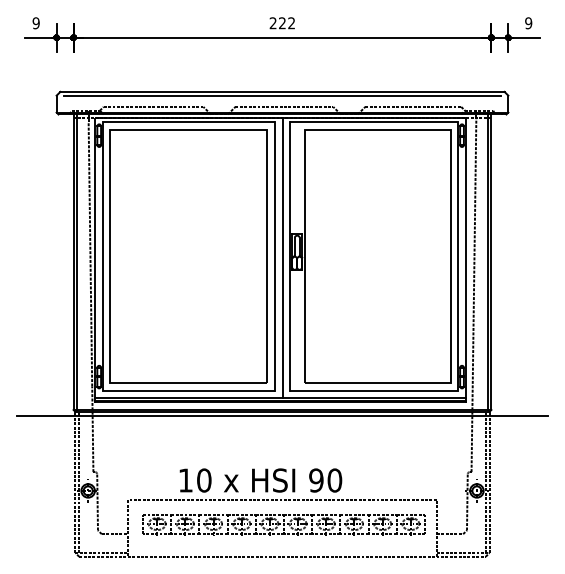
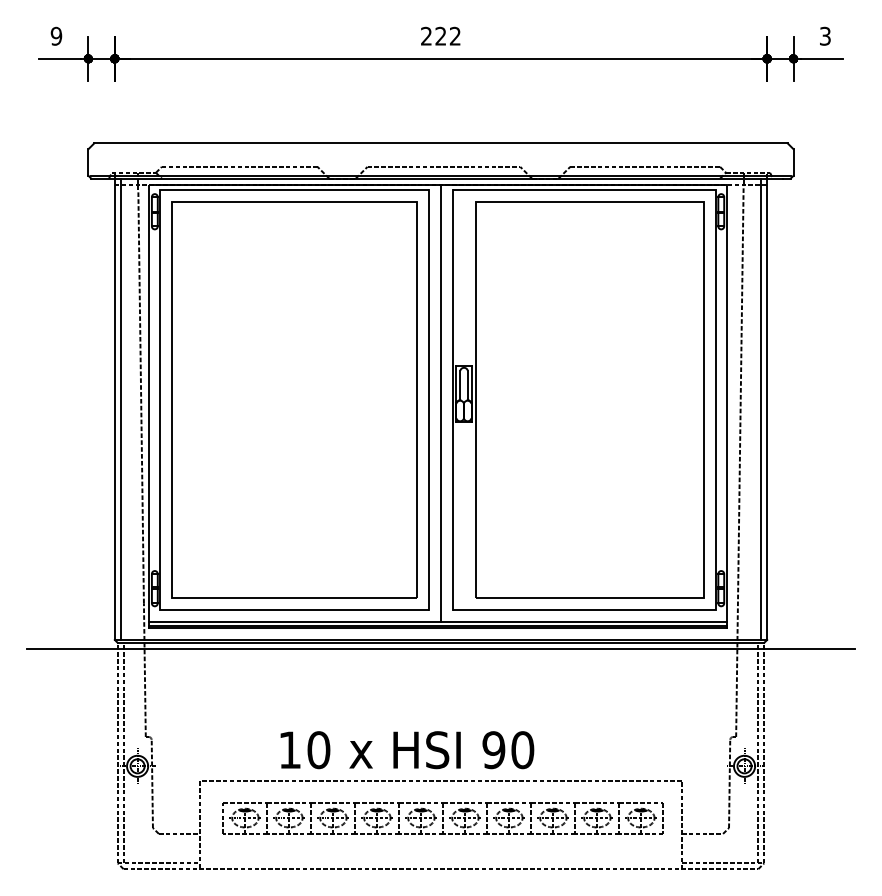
text: (528, 23) -> (825, 36), 9 -> 3
line: (282, 95) -> (441, 149), removed

